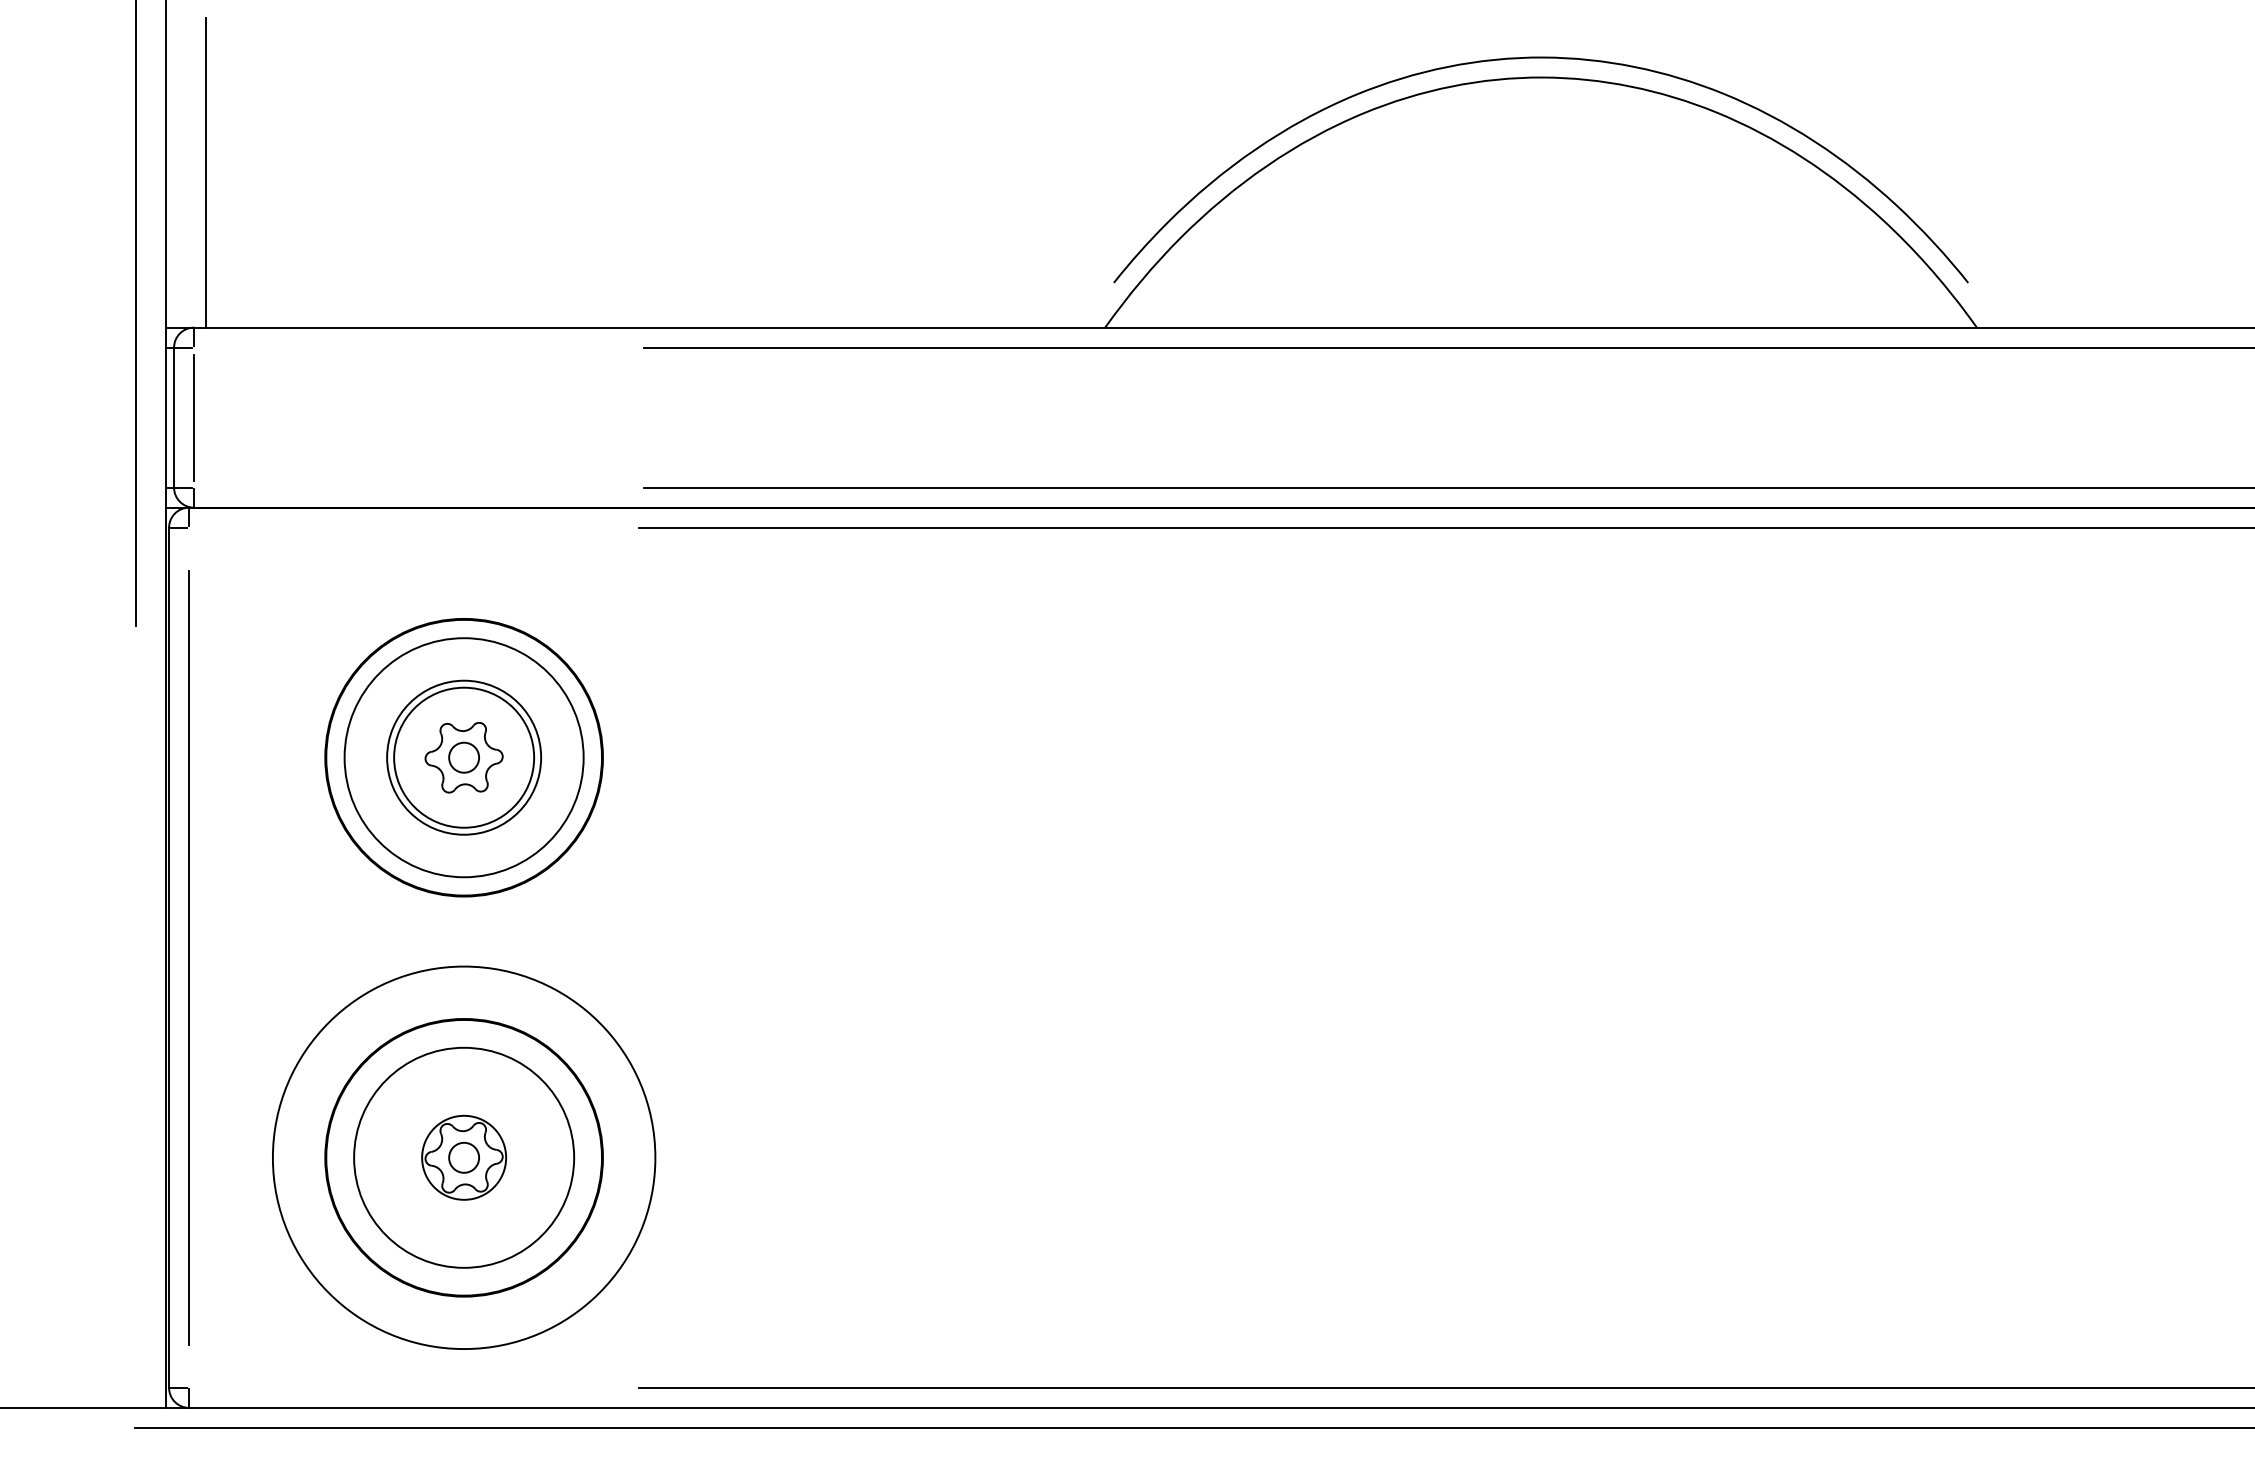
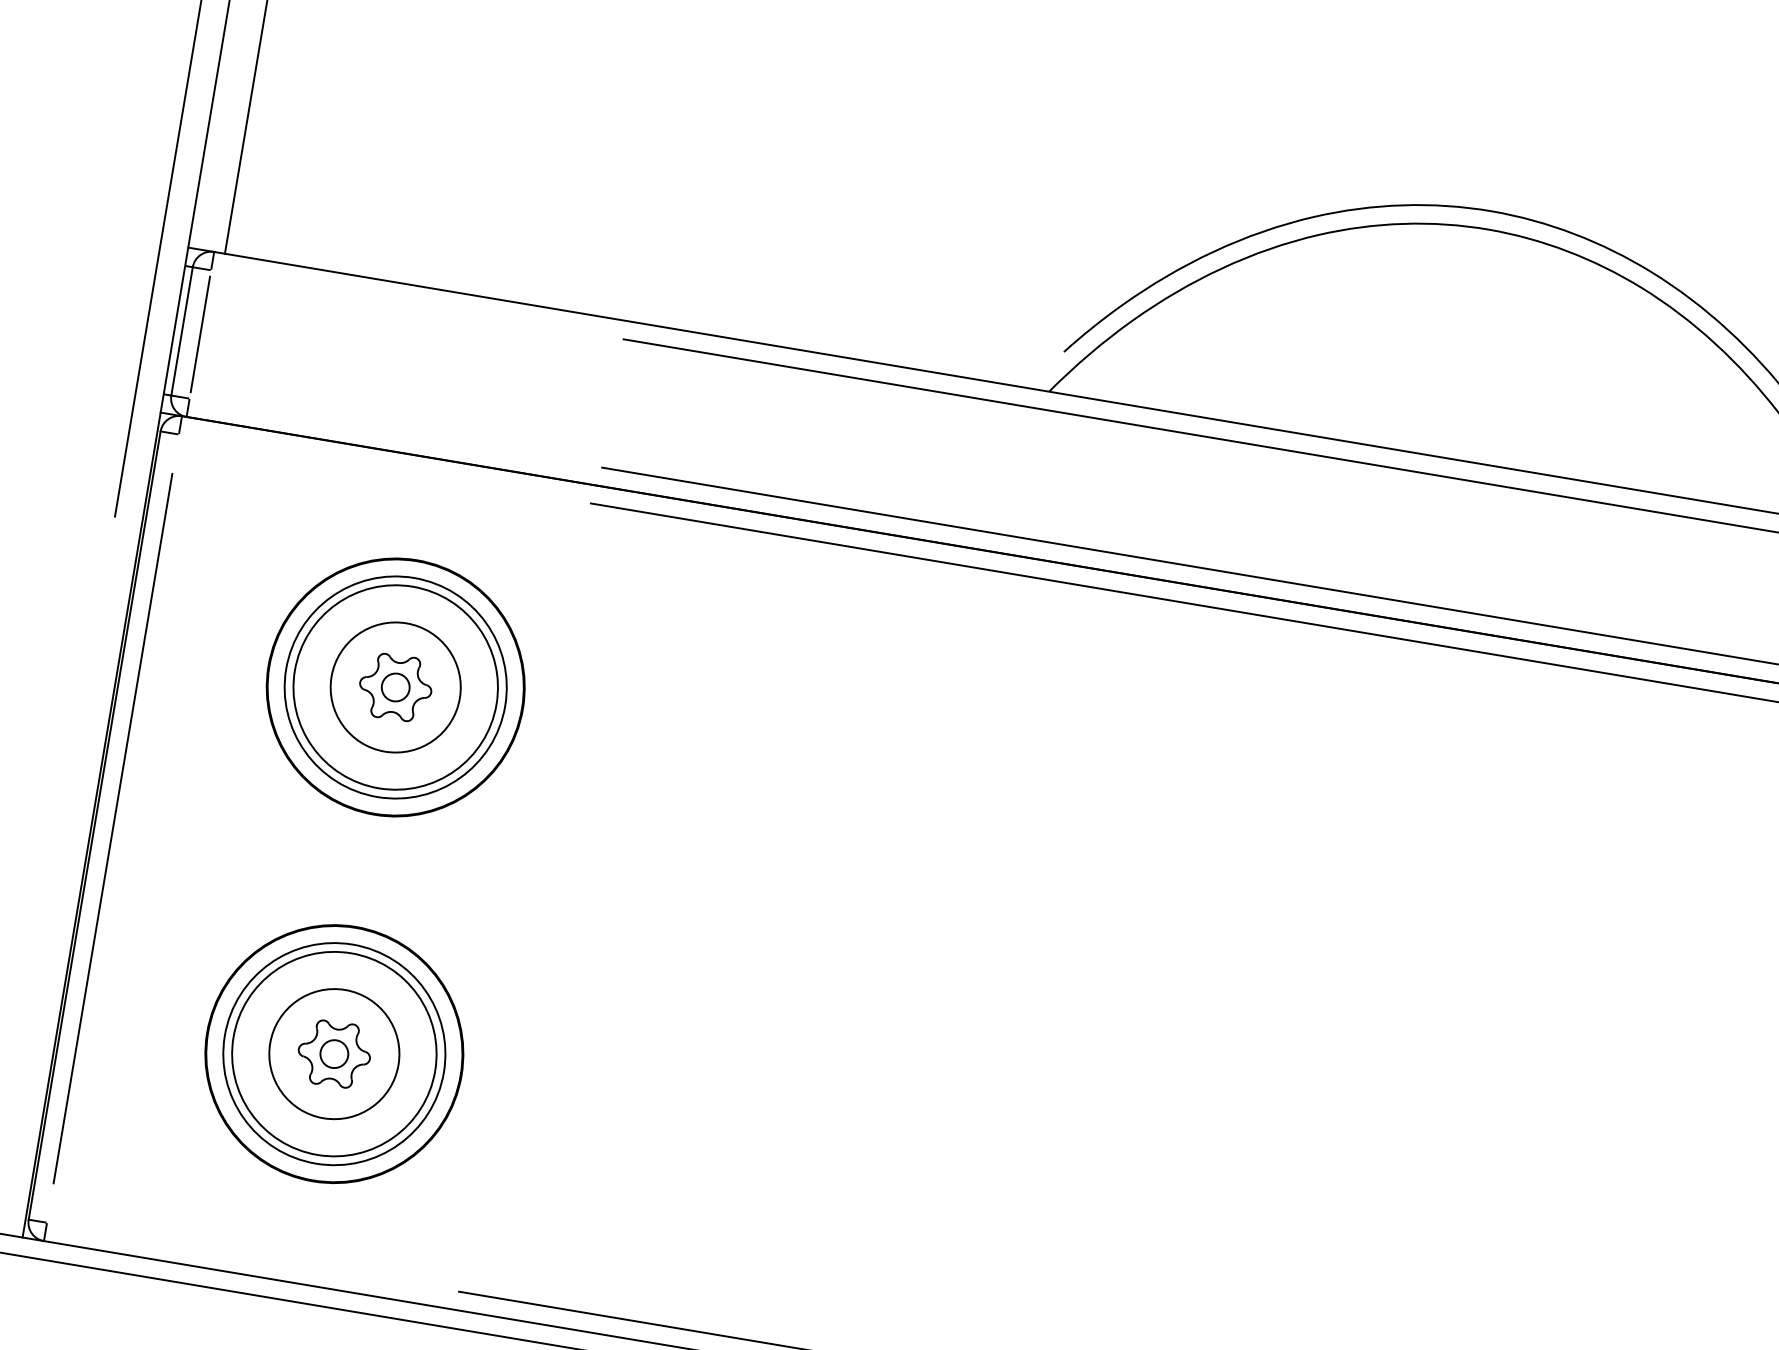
circle: (464, 757) -> (396, 687), size x1.43
circle: (463, 1157) -> (333, 1053), size x0.62
circle: (464, 1157) -> (334, 1053), size x1.67

